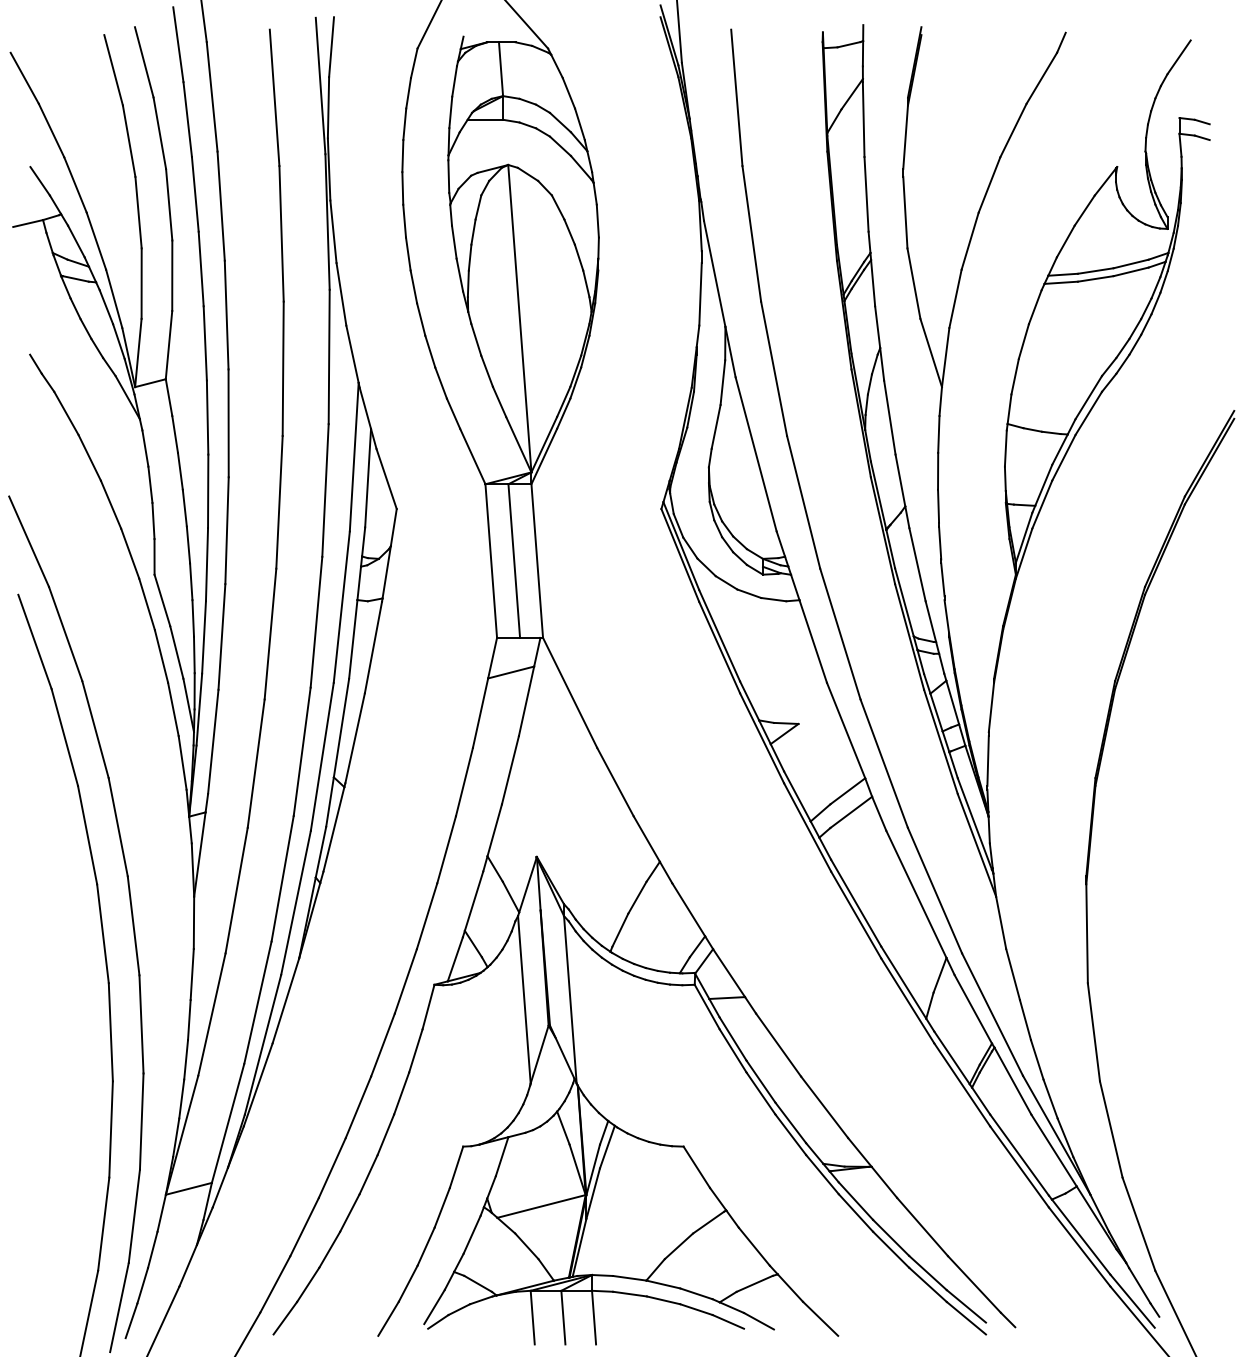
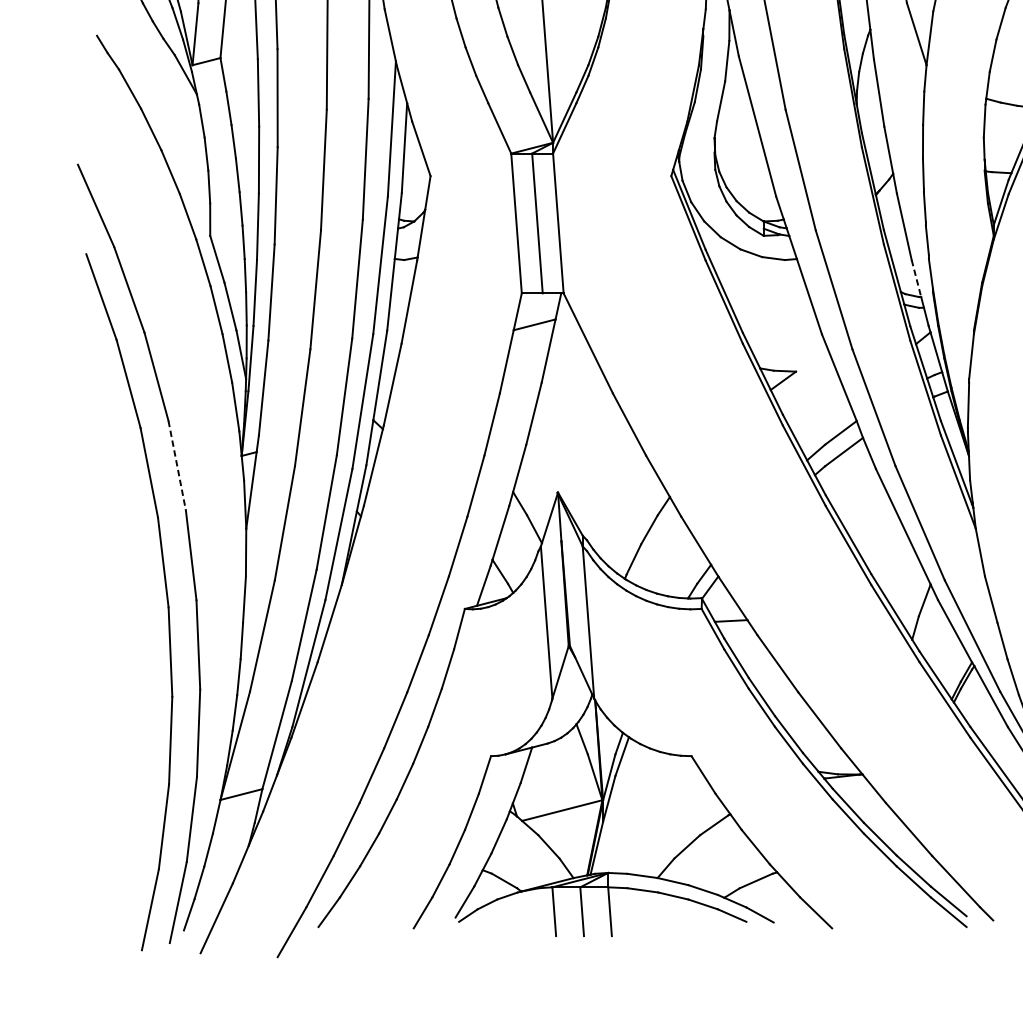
line: (930, 622) -> (916, 279), solid -> dashed
line: (118, 827) -> (177, 465), solid -> dashed

